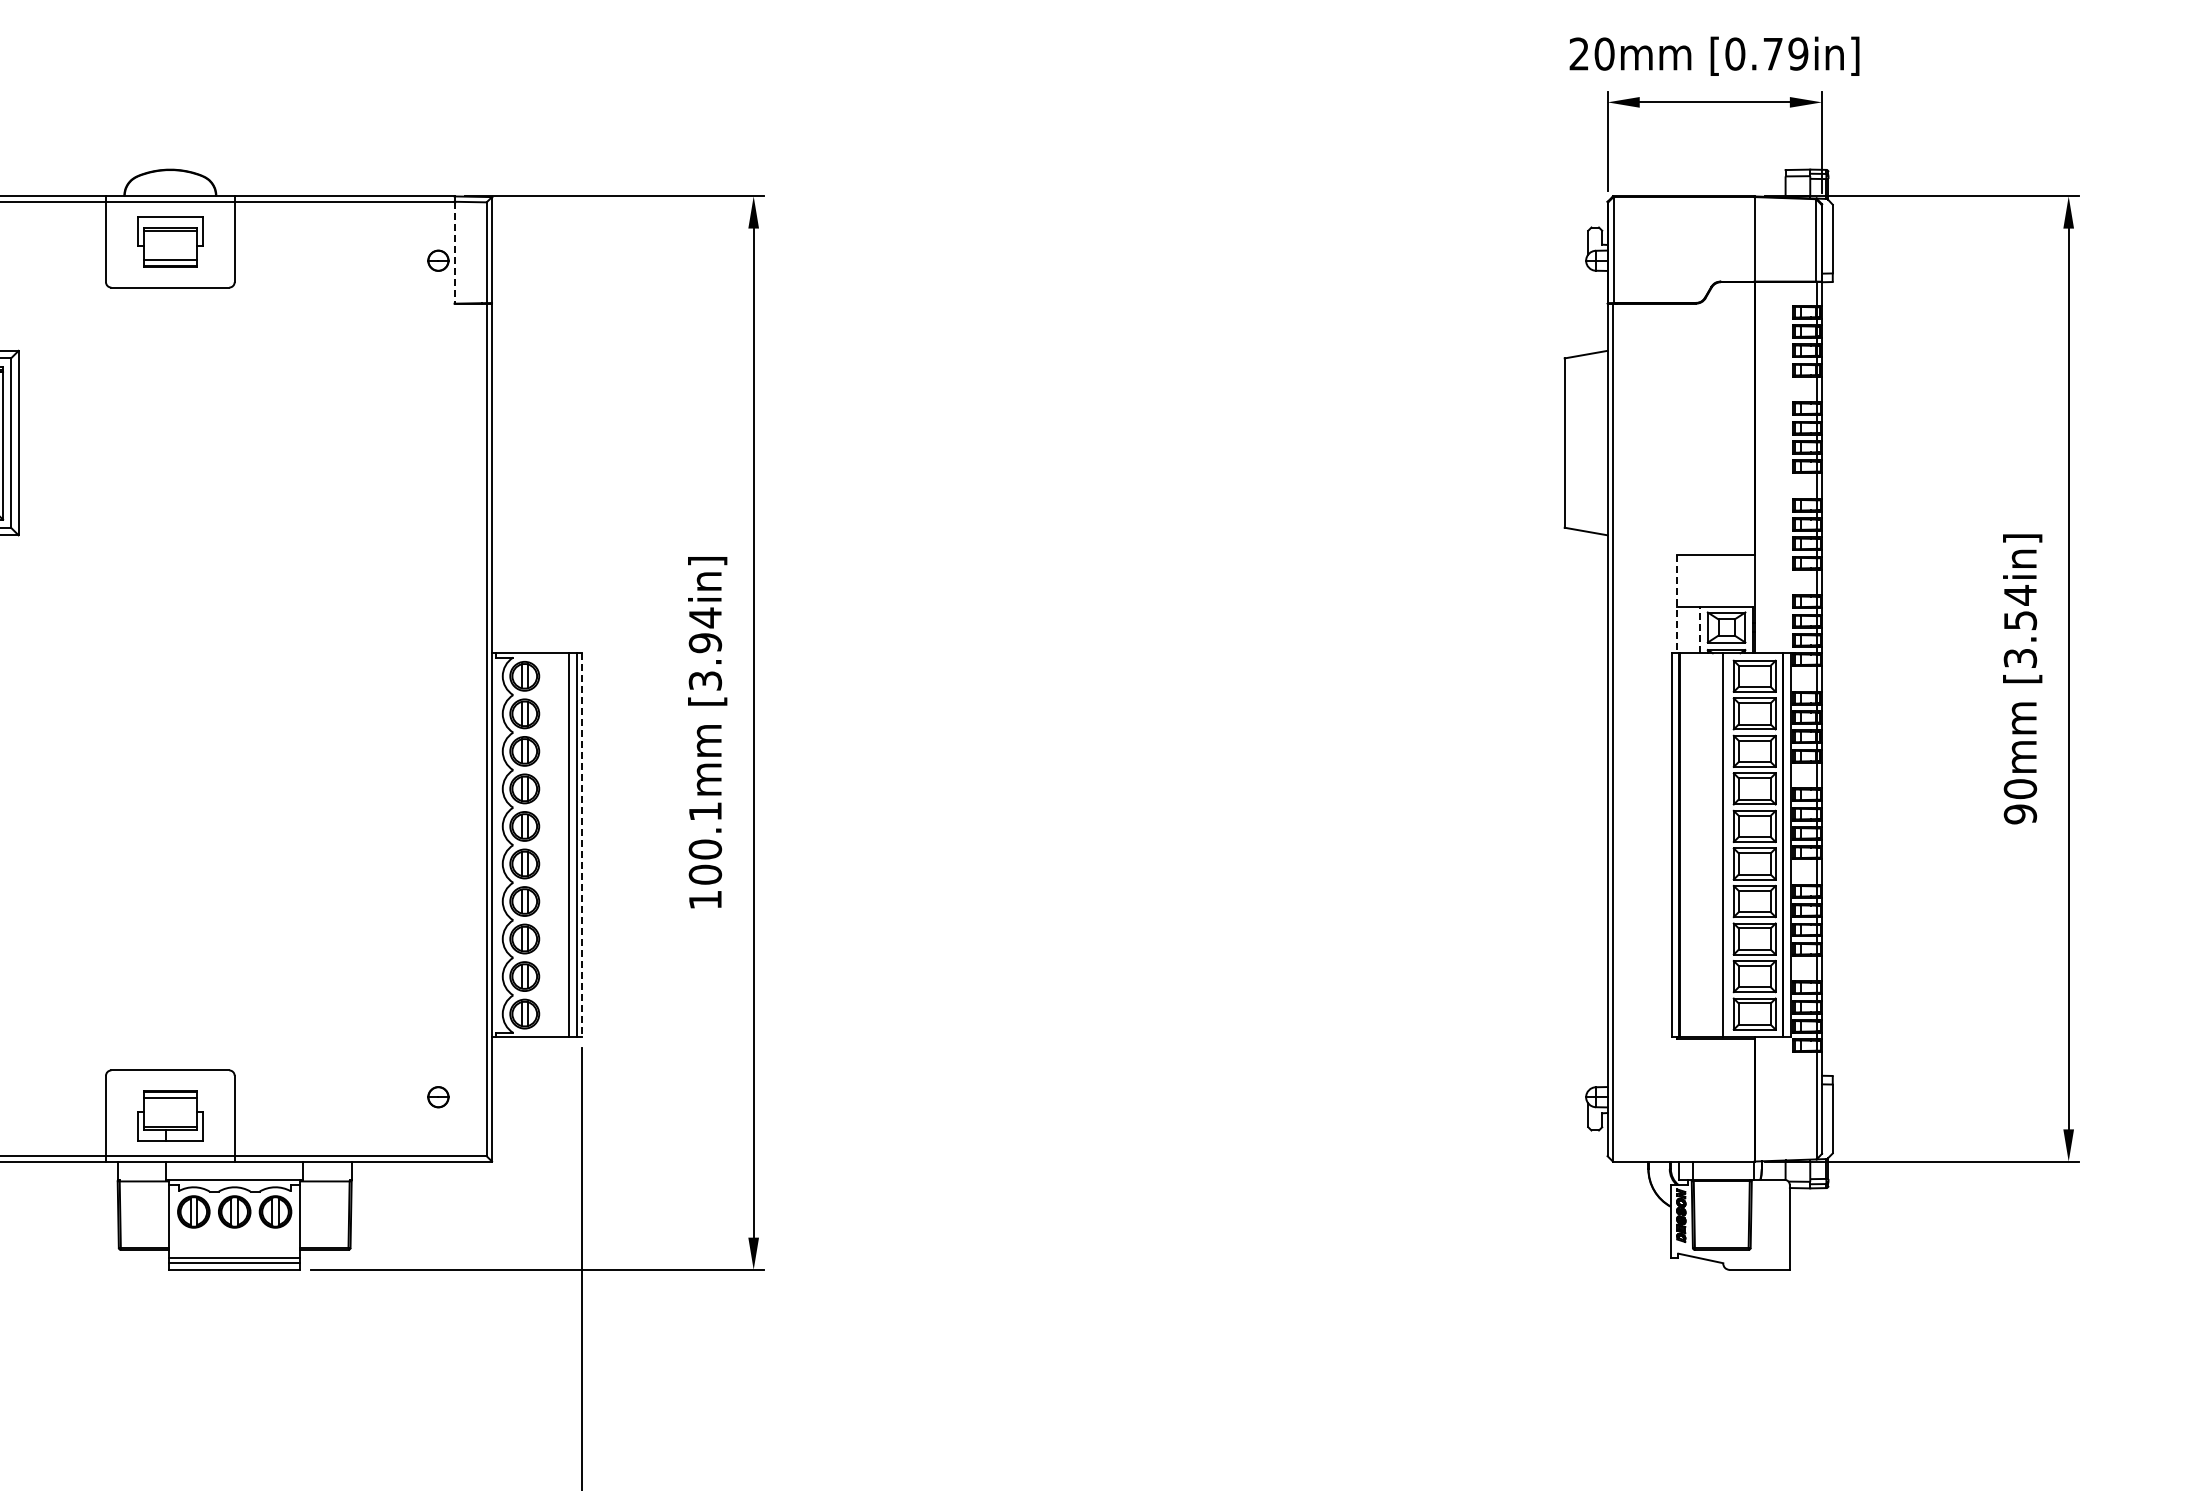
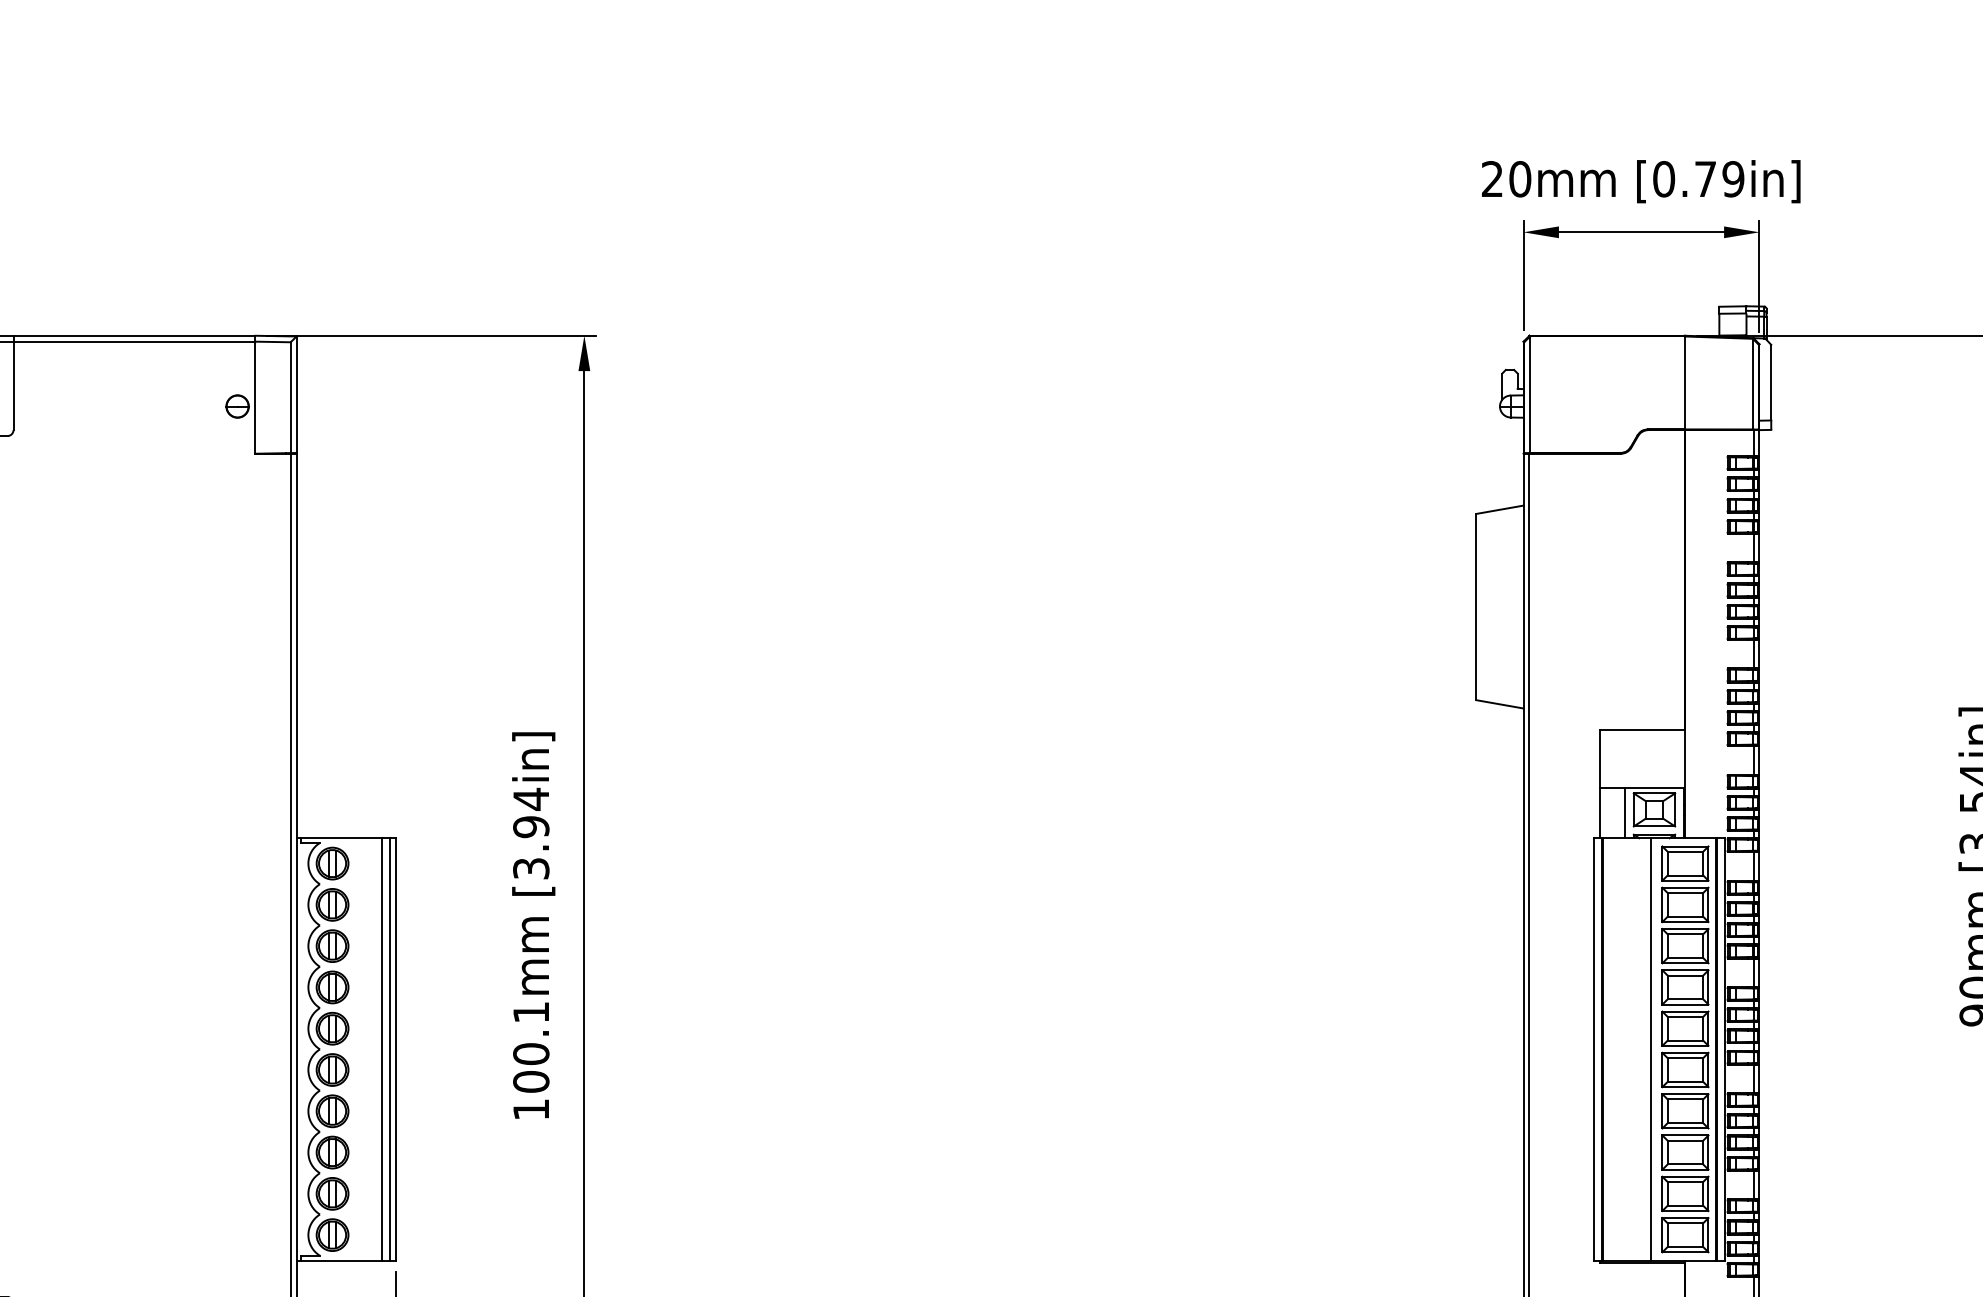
line: (454, 252) -> (255, 397), dashed -> solid
line: (1677, 604) -> (1600, 784), dashed -> solid
line: (1699, 629) -> (1624, 812), dashed -> solid
line: (582, 845) -> (396, 1049), dashed -> solid

